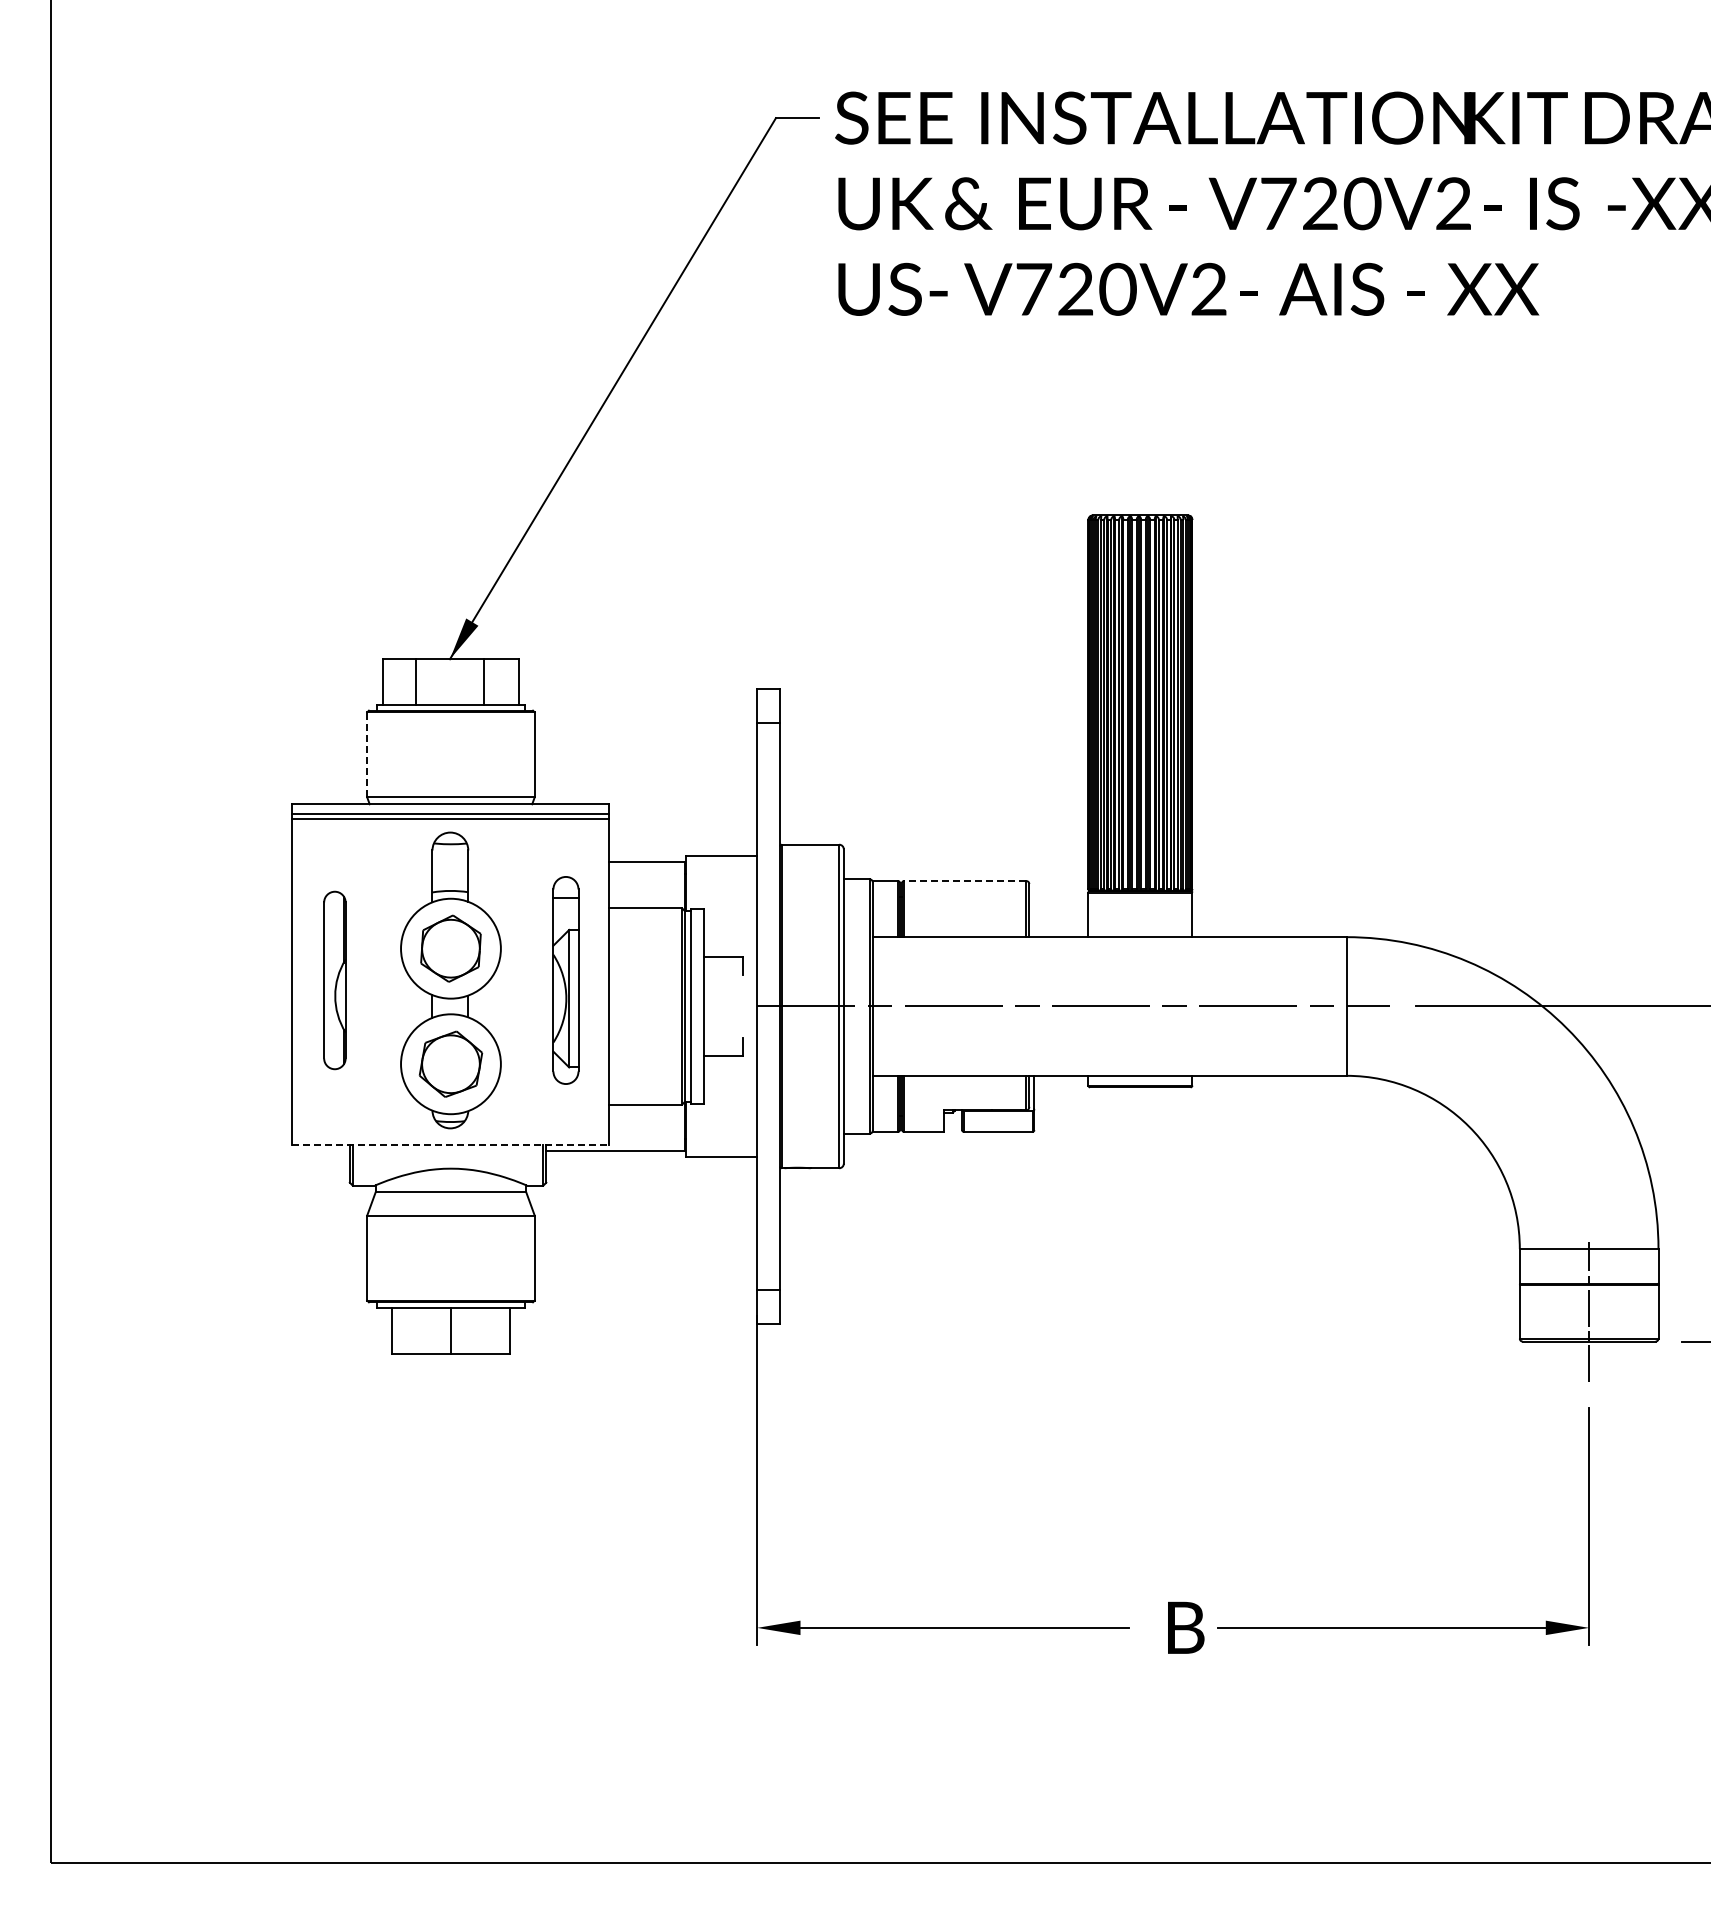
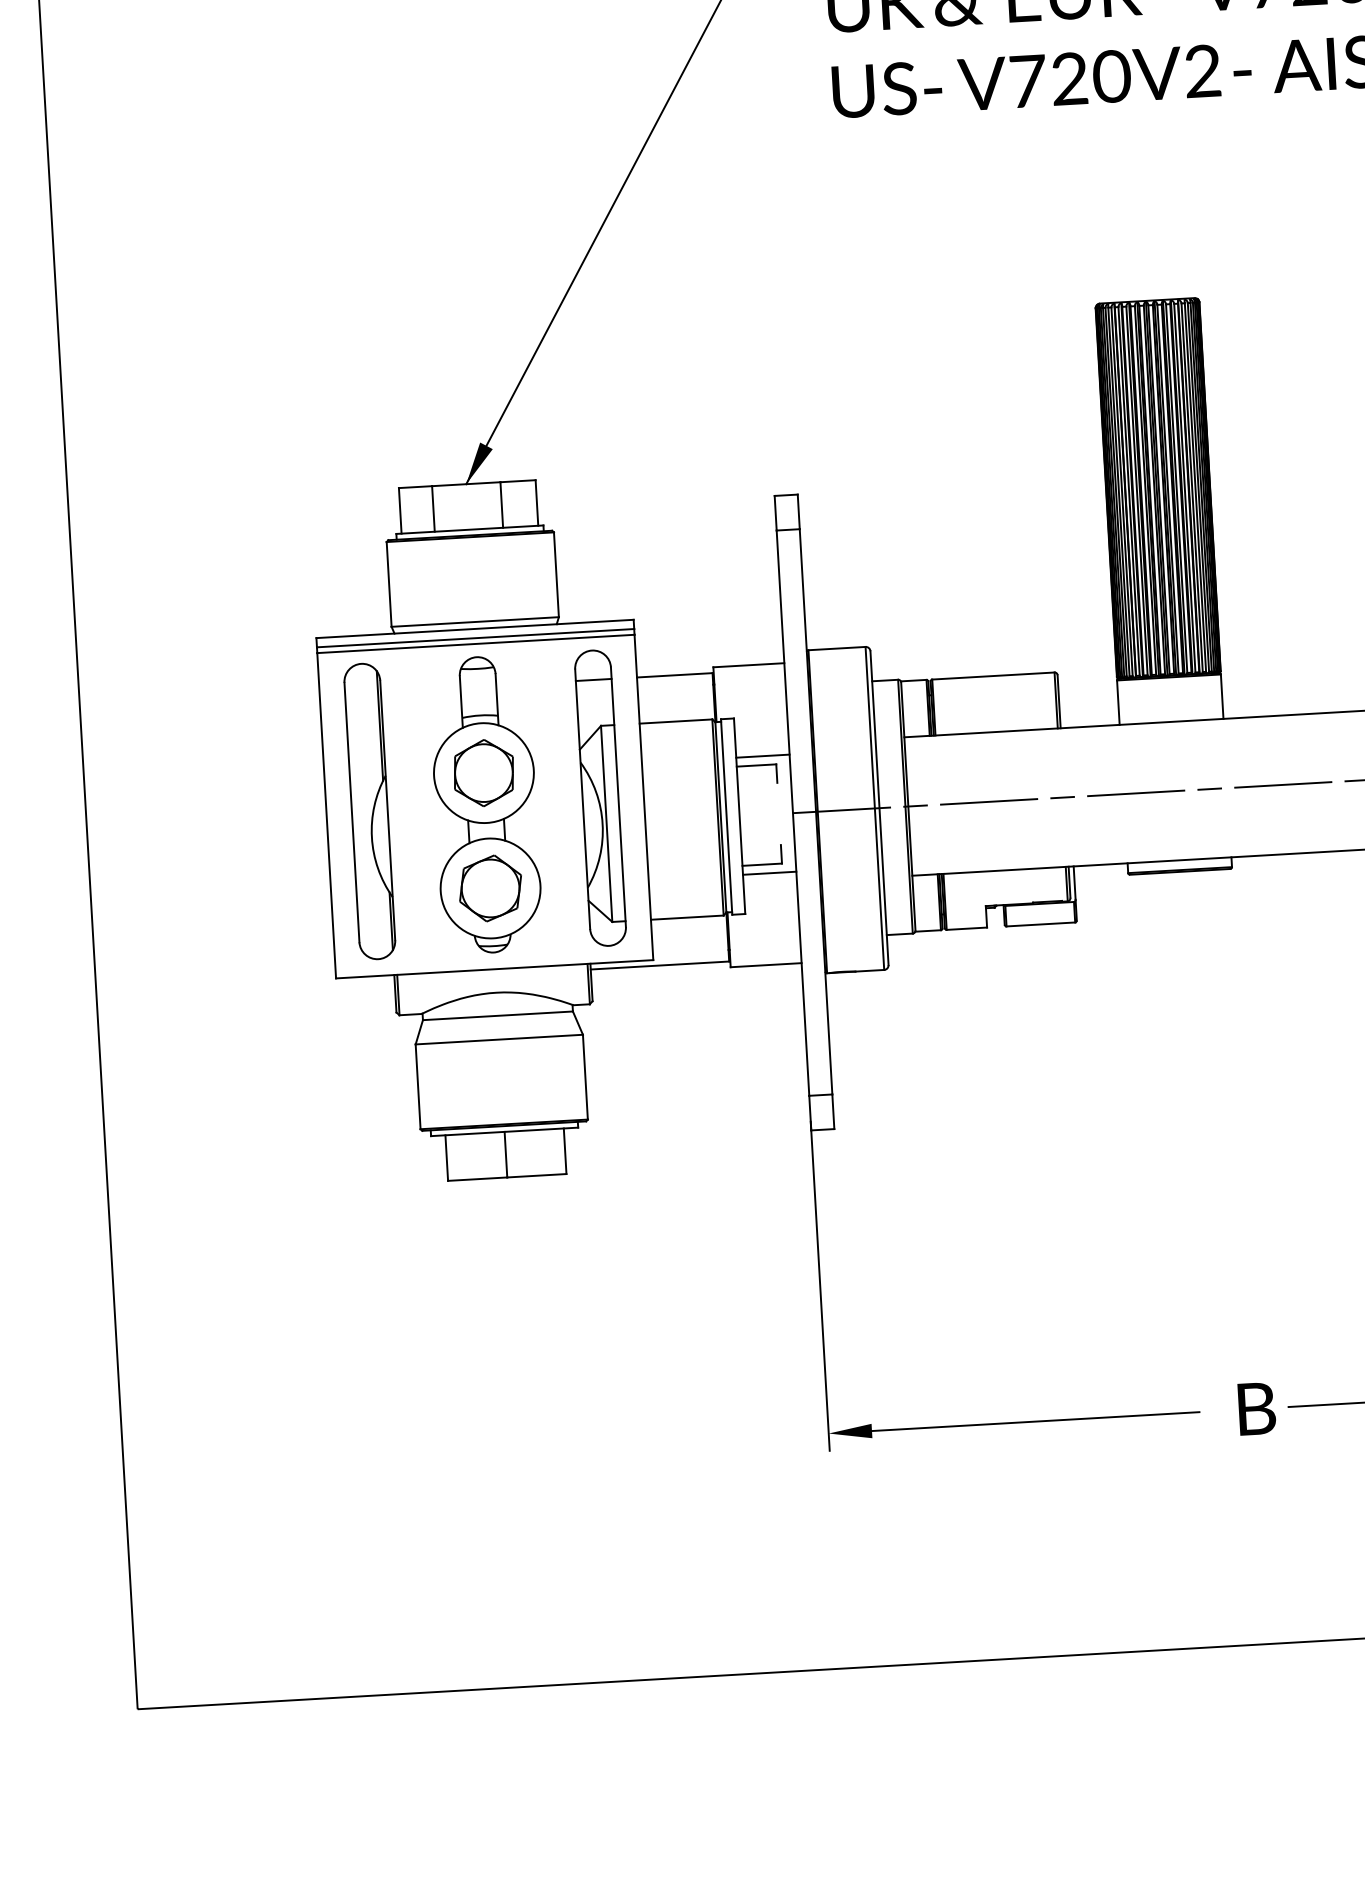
line: (367, 754) -> (389, 584), dashed -> solid
line: (964, 881) -> (992, 676), dashed -> solid
line: (730, 947) -> (762, 755), added
part: (334, 980) -> (369, 811), size x1.67
part: (565, 980) -> (600, 798), size x1.43
line: (730, 1065) -> (769, 873), added
line: (450, 1145) -> (494, 969), dashed -> solid

